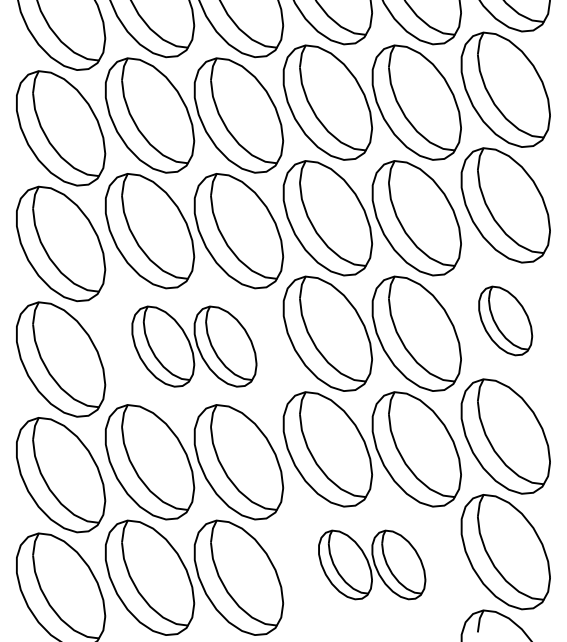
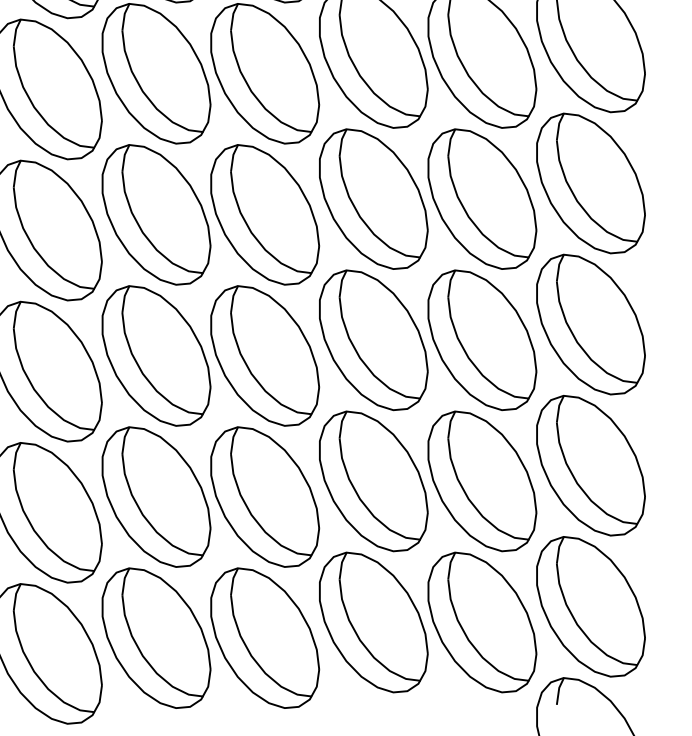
part: (505, 320) -> (590, 324), size x1.67
part: (194, 346) -> (210, 355), size x1.43
part: (371, 564) -> (427, 621), size x1.67

